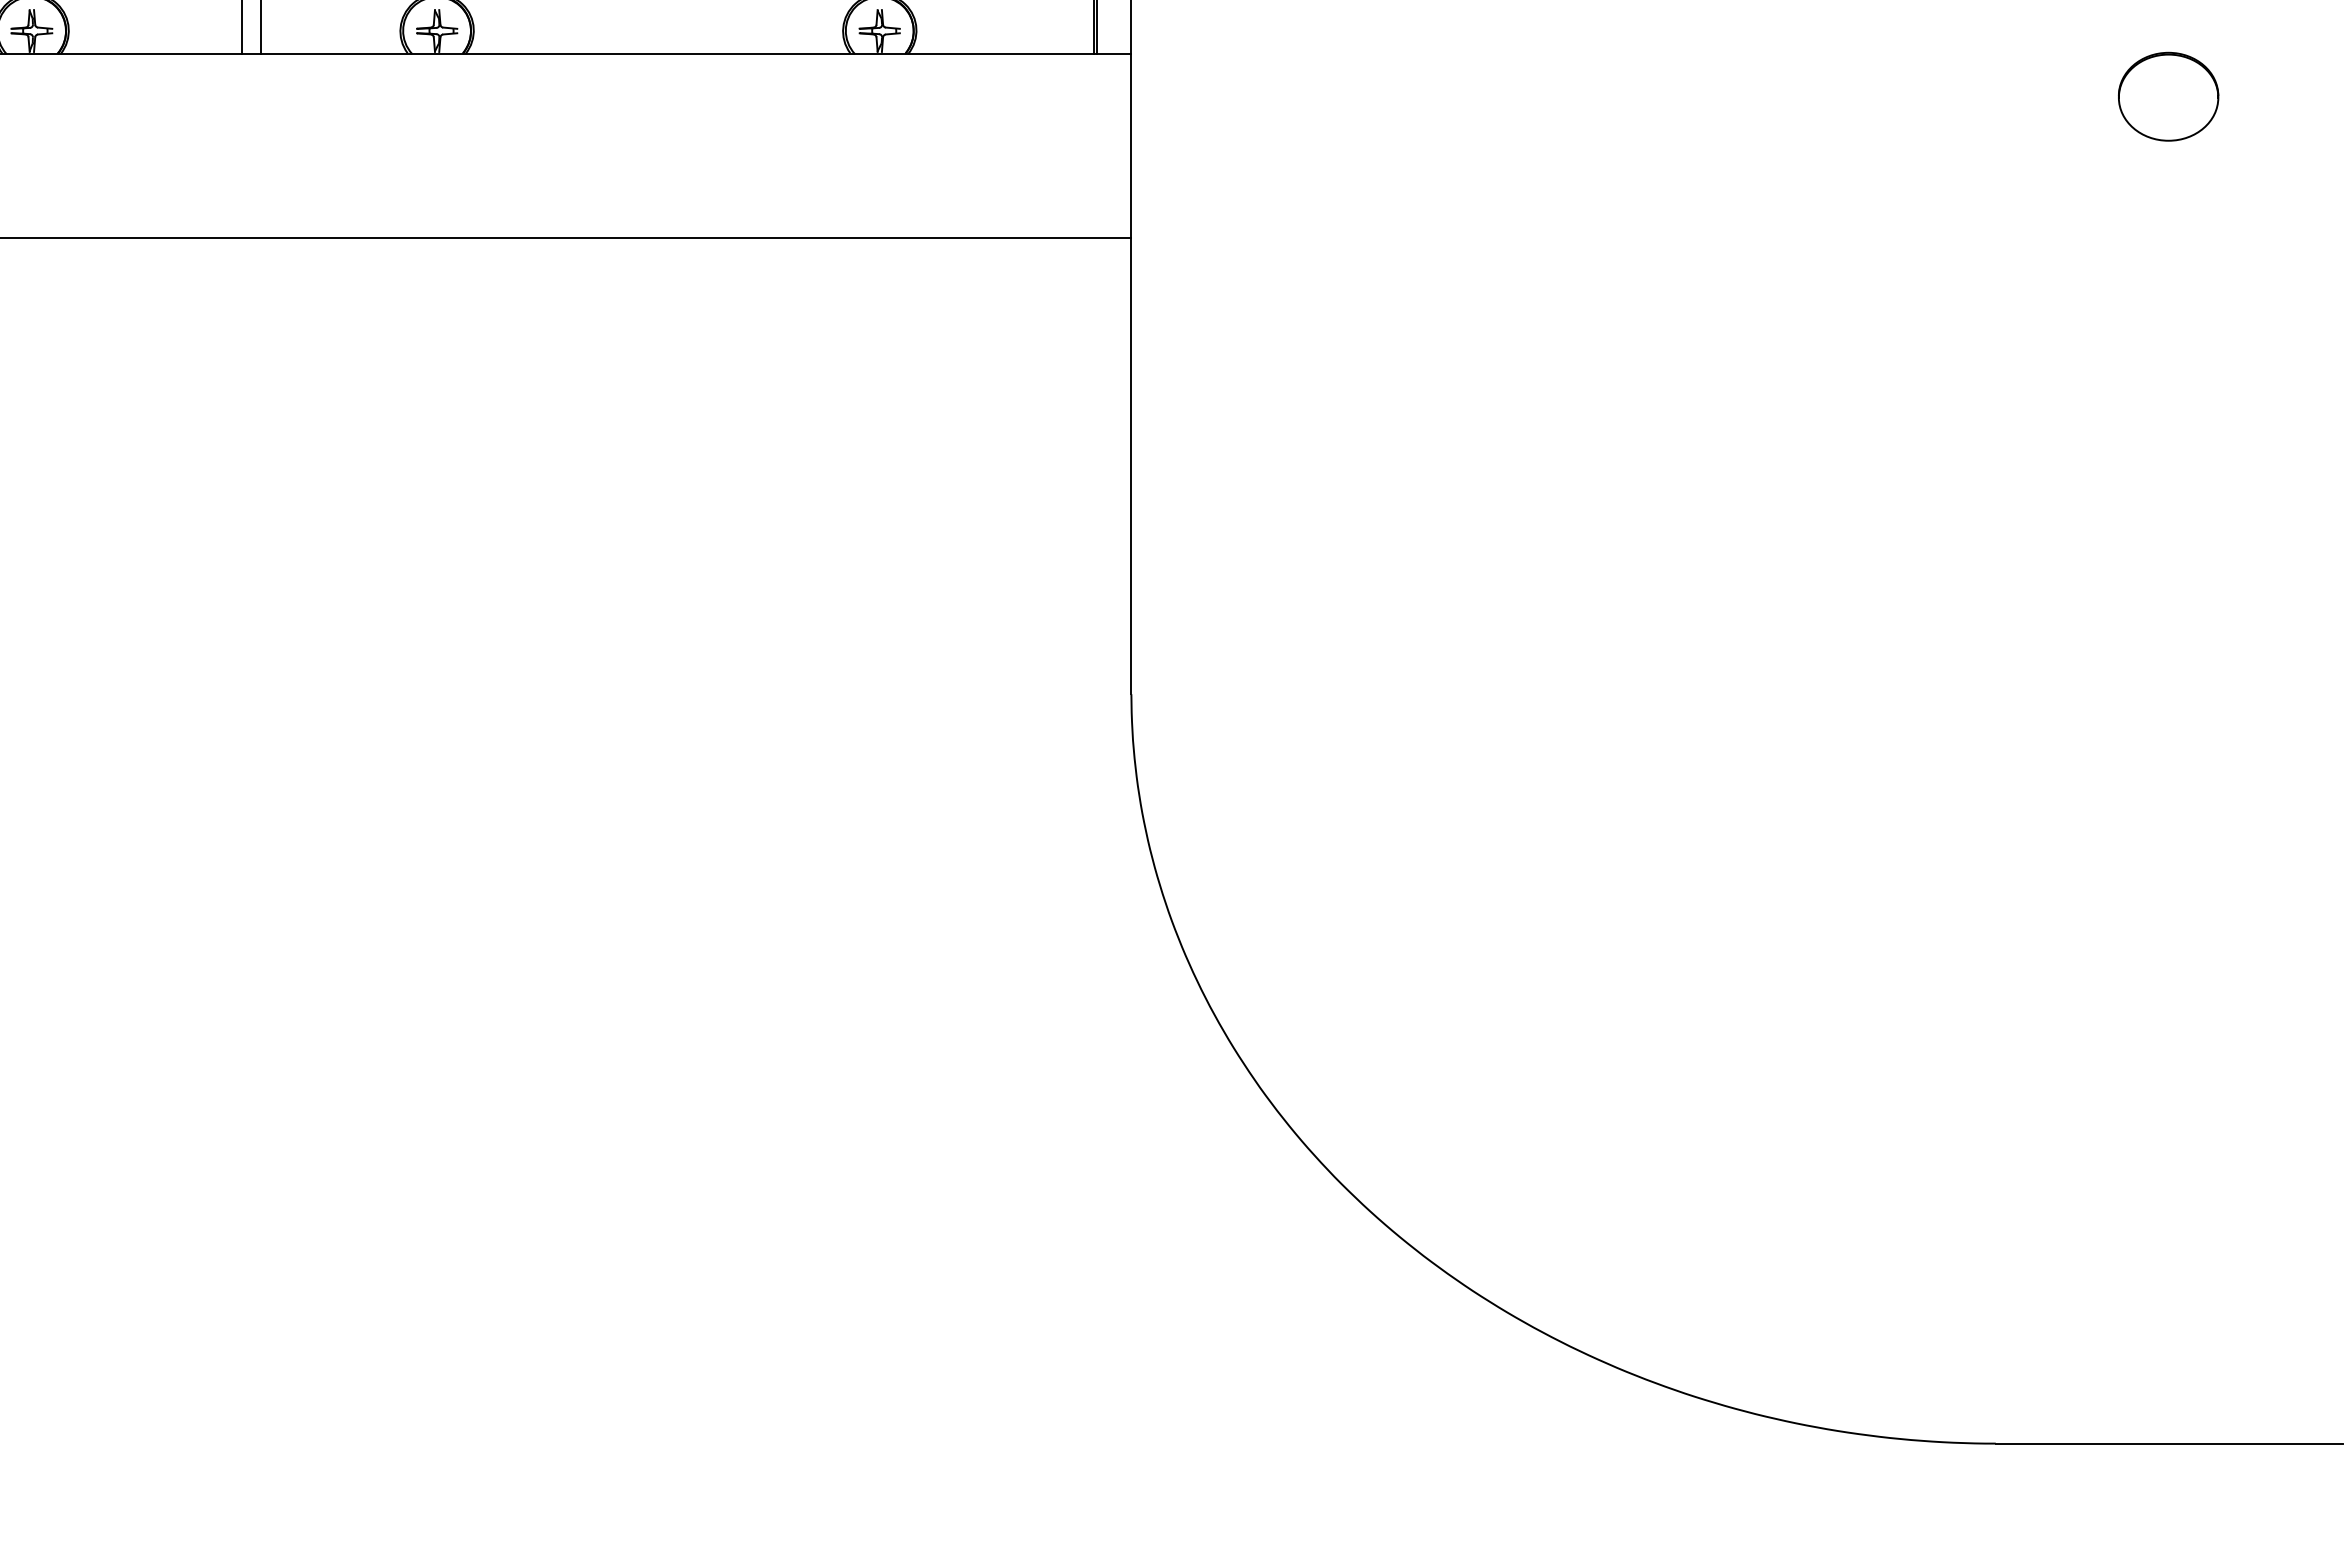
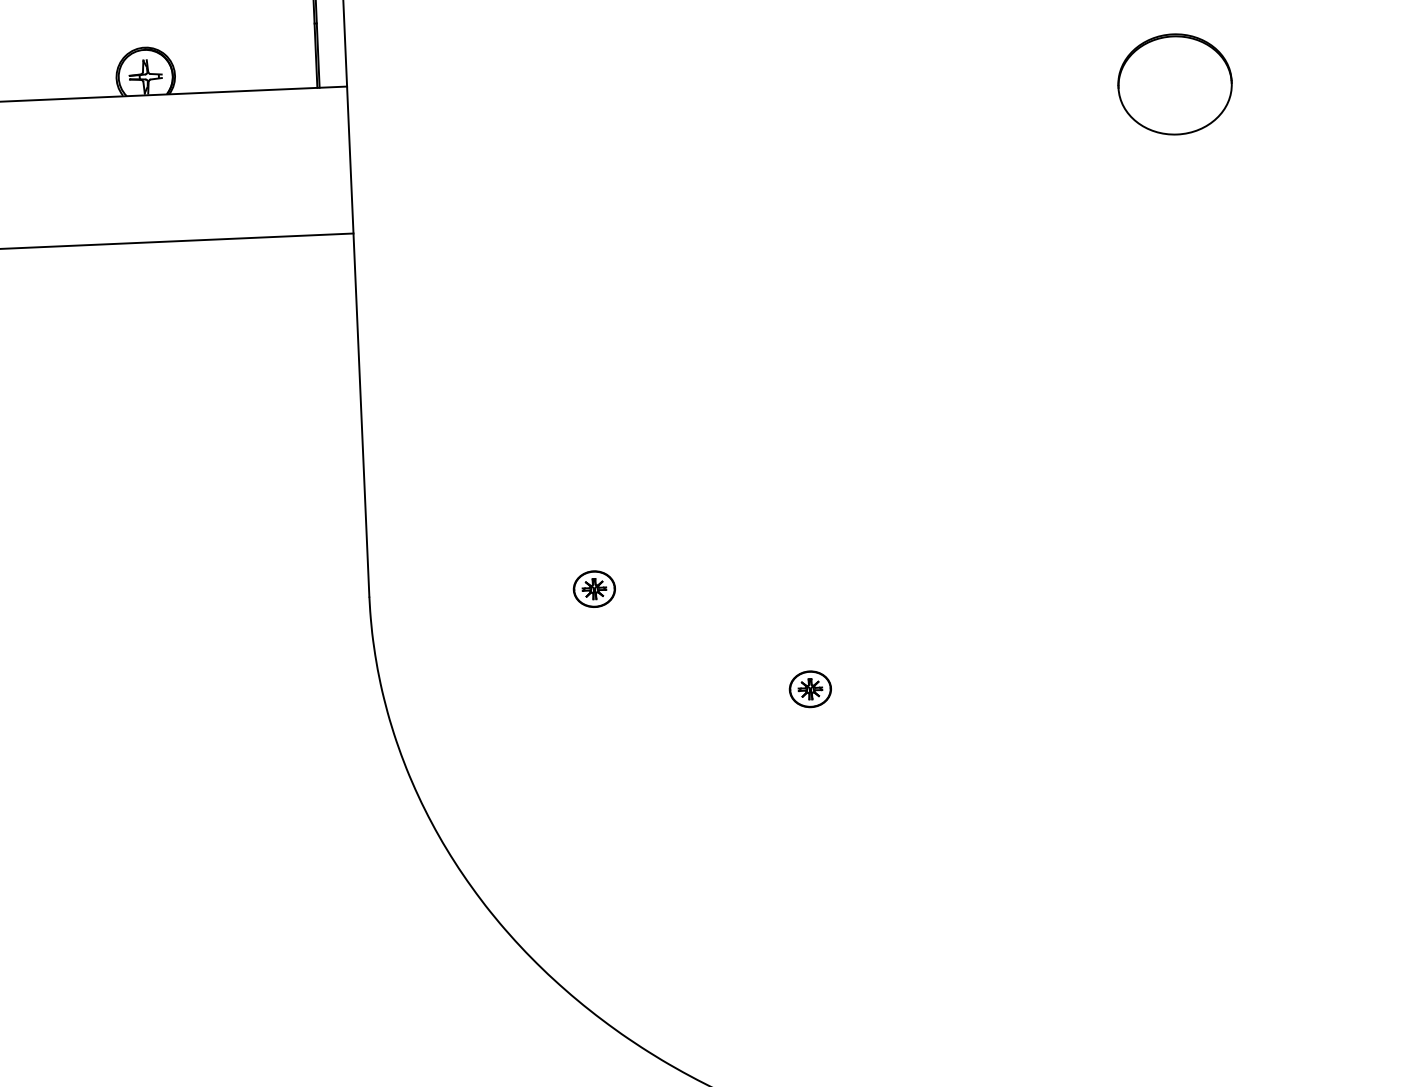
part: (2168, 96) -> (1174, 84), size x1.43
part: (1413, 696) -> (594, 588), added
part: (1678, 834) -> (810, 689), added

